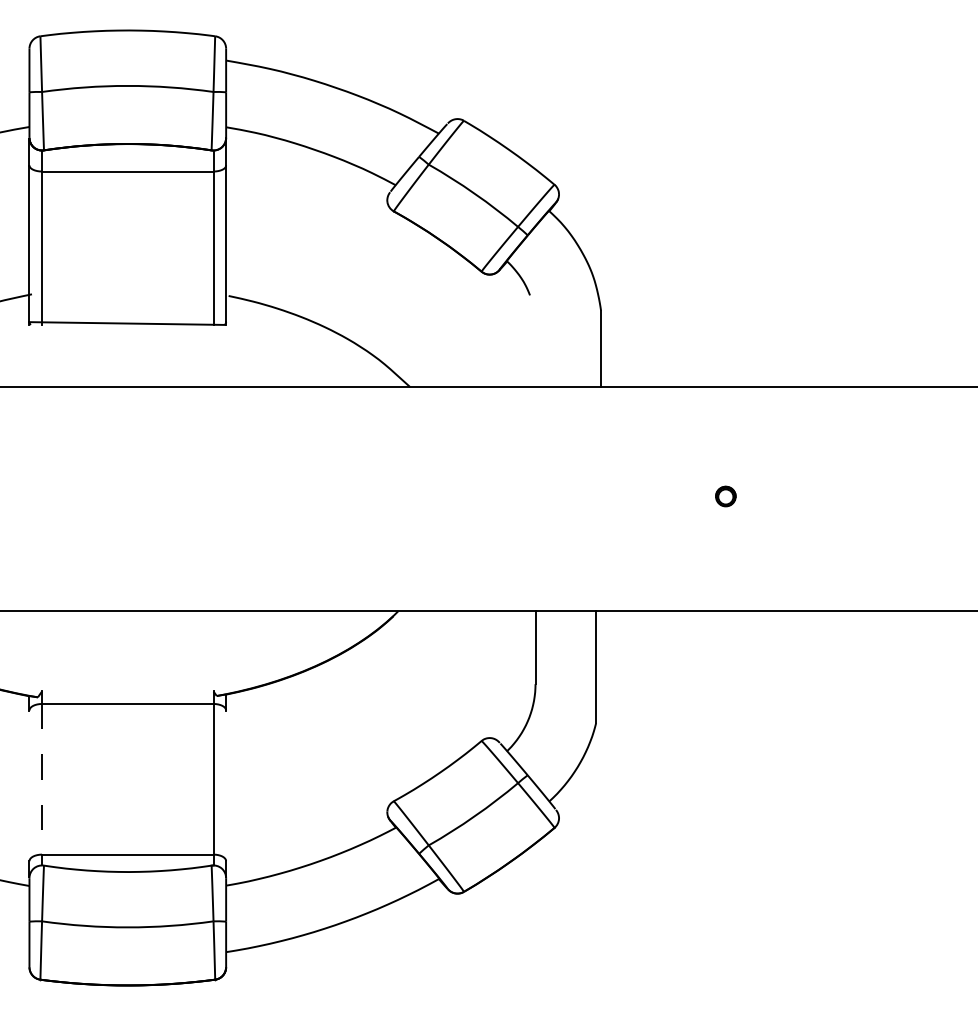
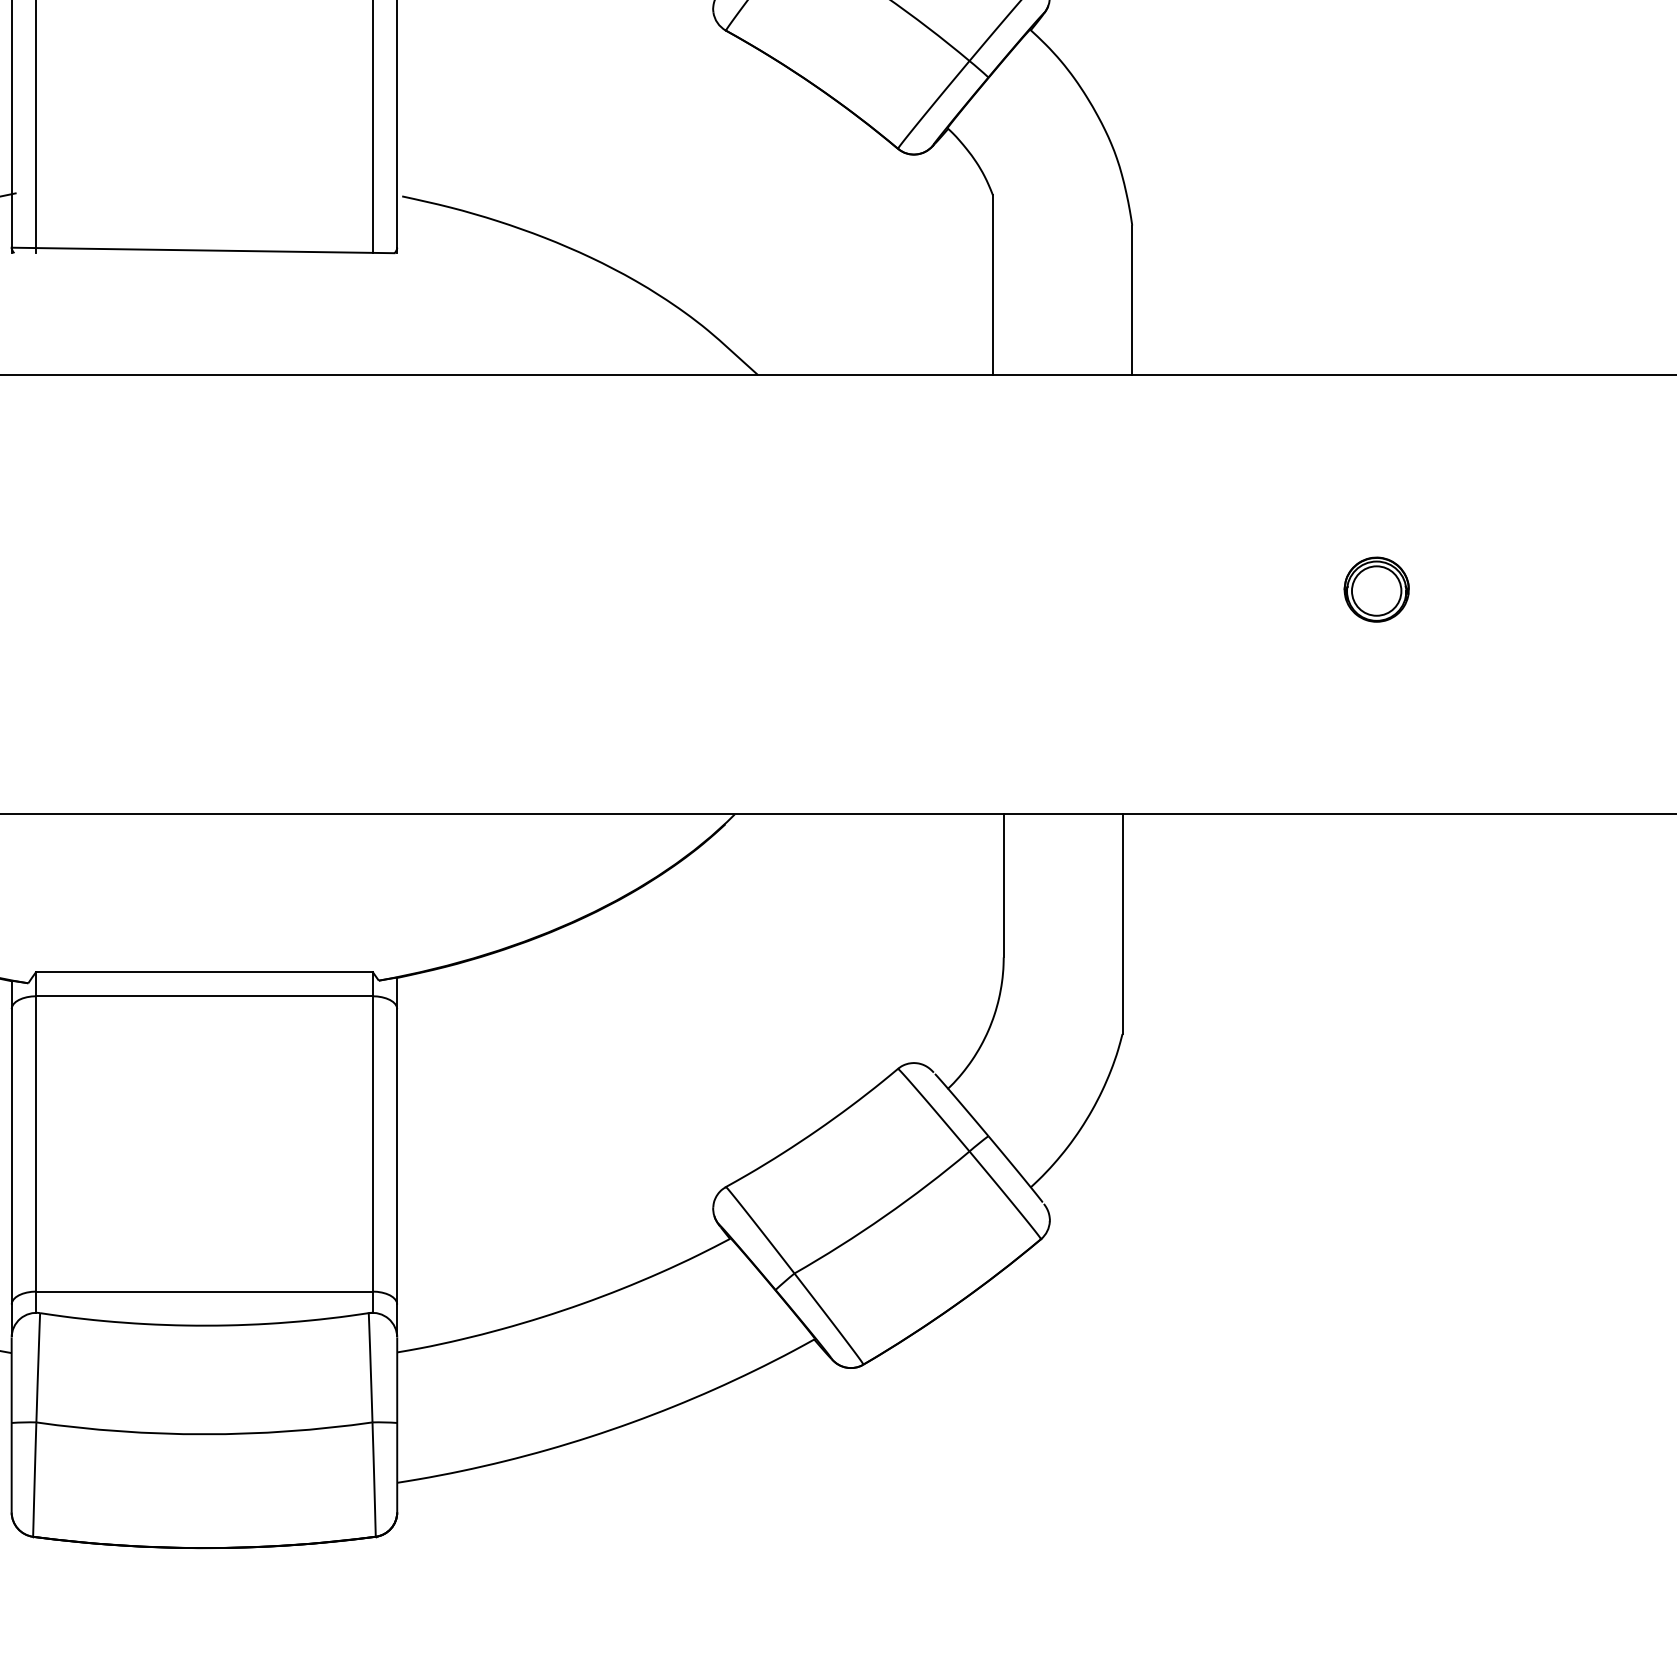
line: (530, 341) -> (993, 285), added
part: (725, 496) -> (1376, 589), size x1.67
line: (127, 691) -> (203, 971), added
line: (42, 779) -> (37, 1144), dashed -> solid
line: (29, 785) -> (11, 1156), added
line: (226, 785) -> (397, 1156), added

